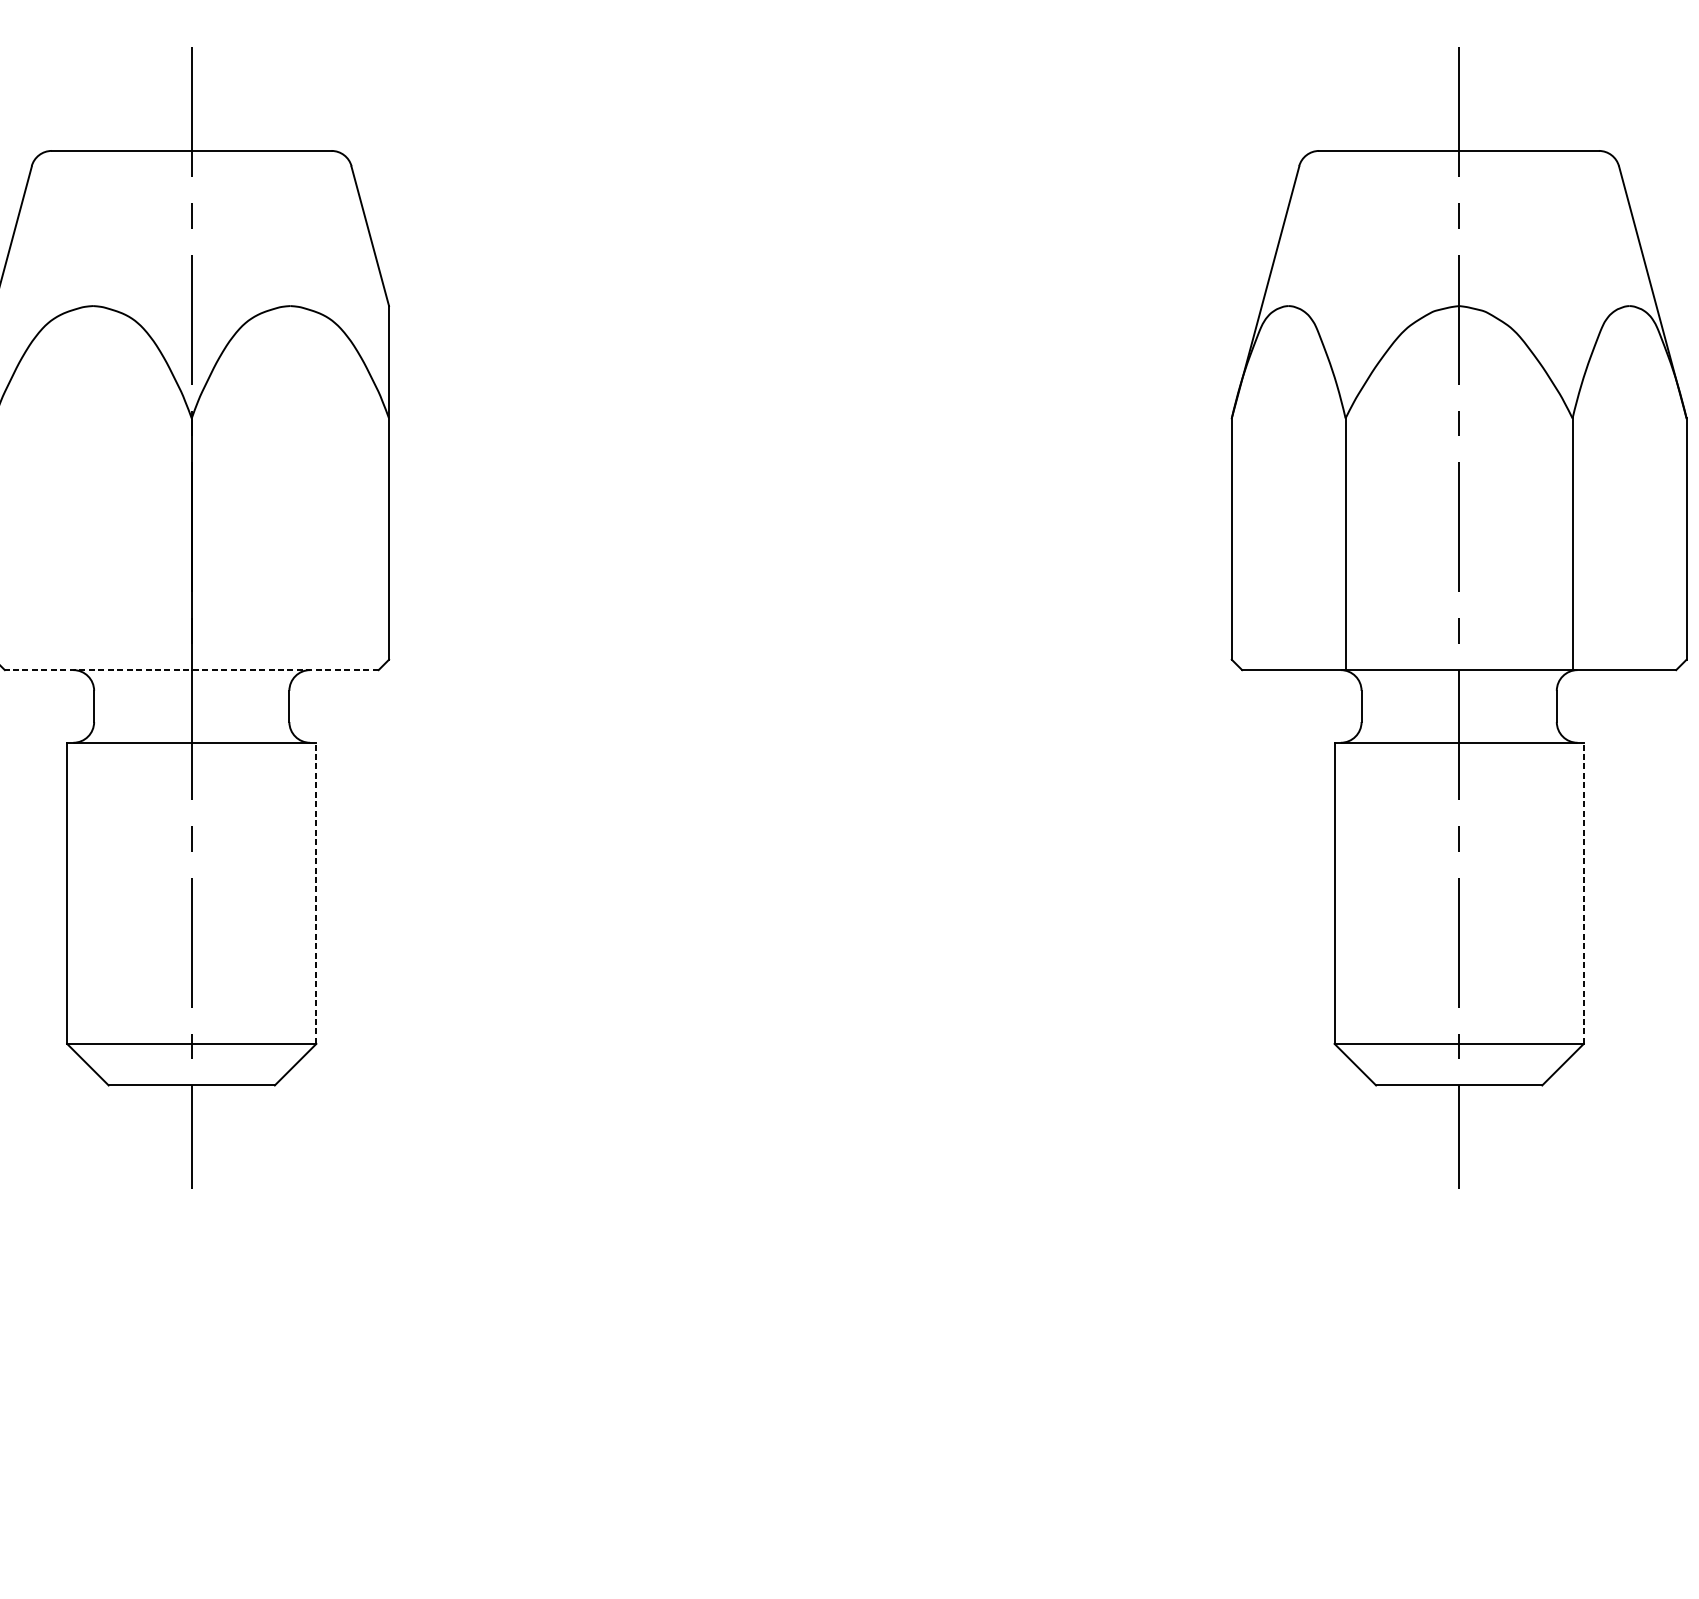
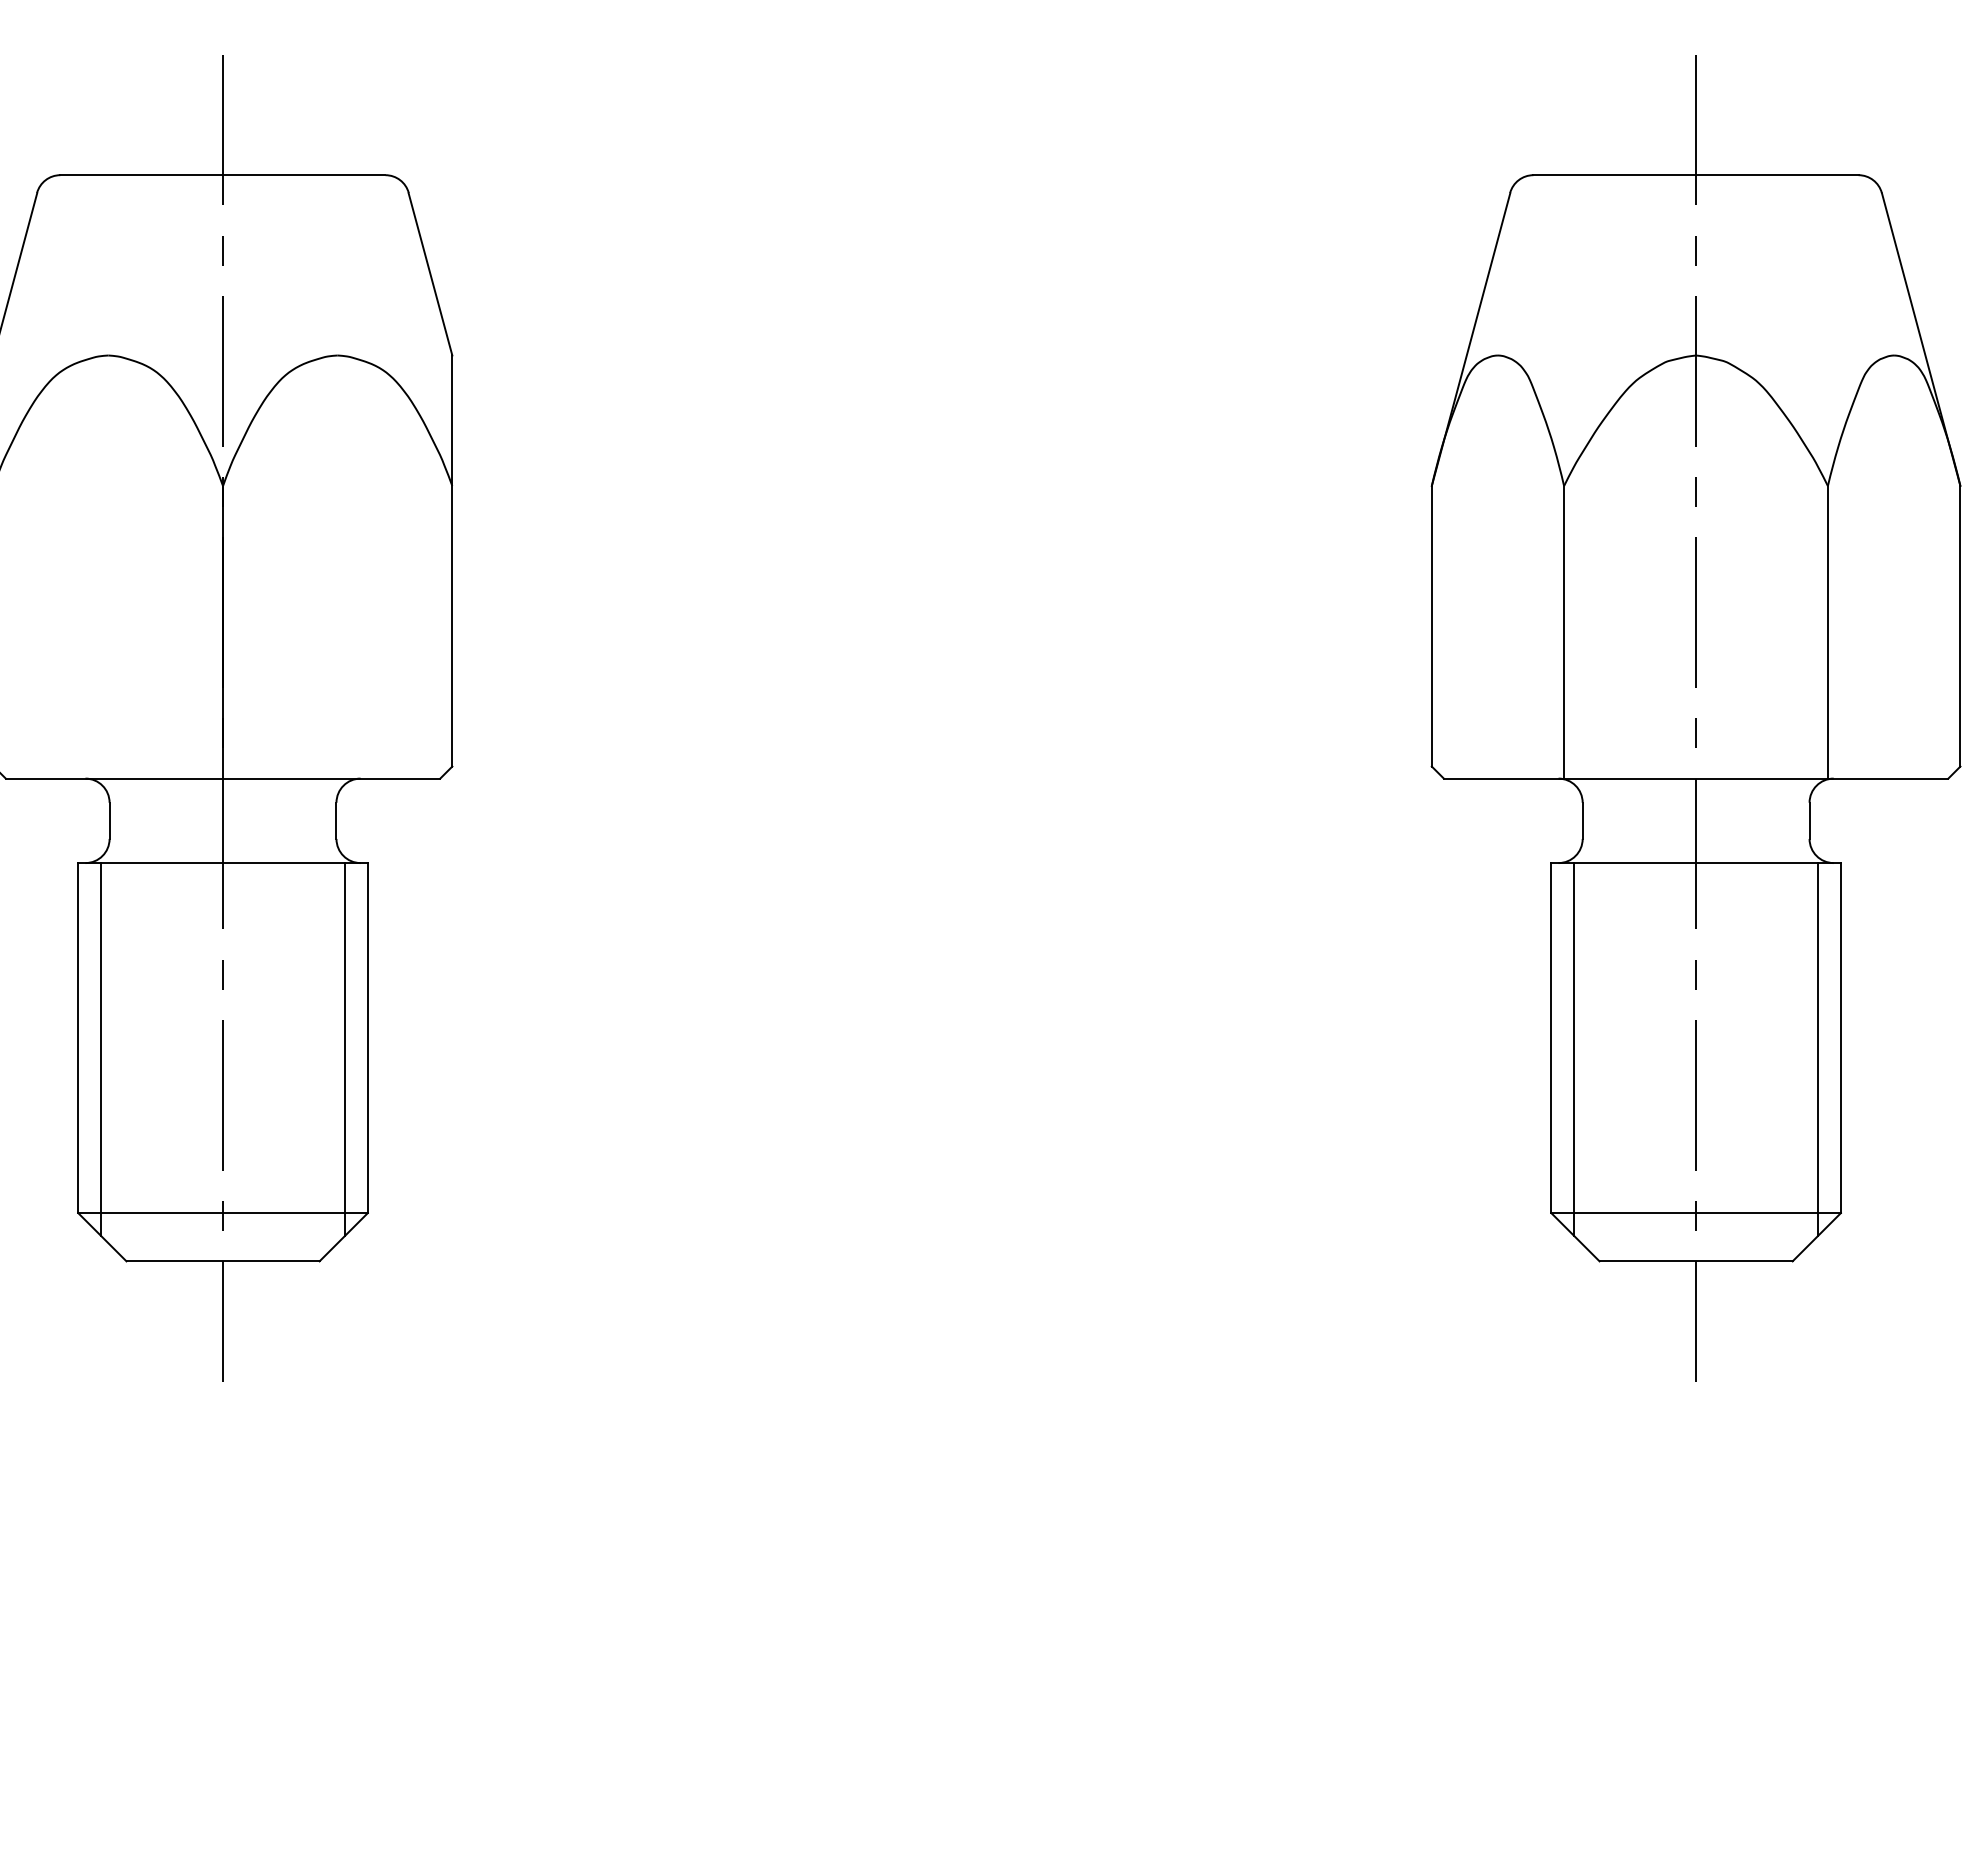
line: (191, 670) -> (222, 778), dashed -> solid
line: (316, 893) -> (367, 1038), dashed -> solid
line: (1583, 893) -> (1840, 1038), dashed -> solid
line: (86, 903) -> (100, 1049), added
line: (296, 903) -> (344, 1049), added
line: (1353, 903) -> (1573, 1049), added
line: (1564, 903) -> (1818, 1049), added

